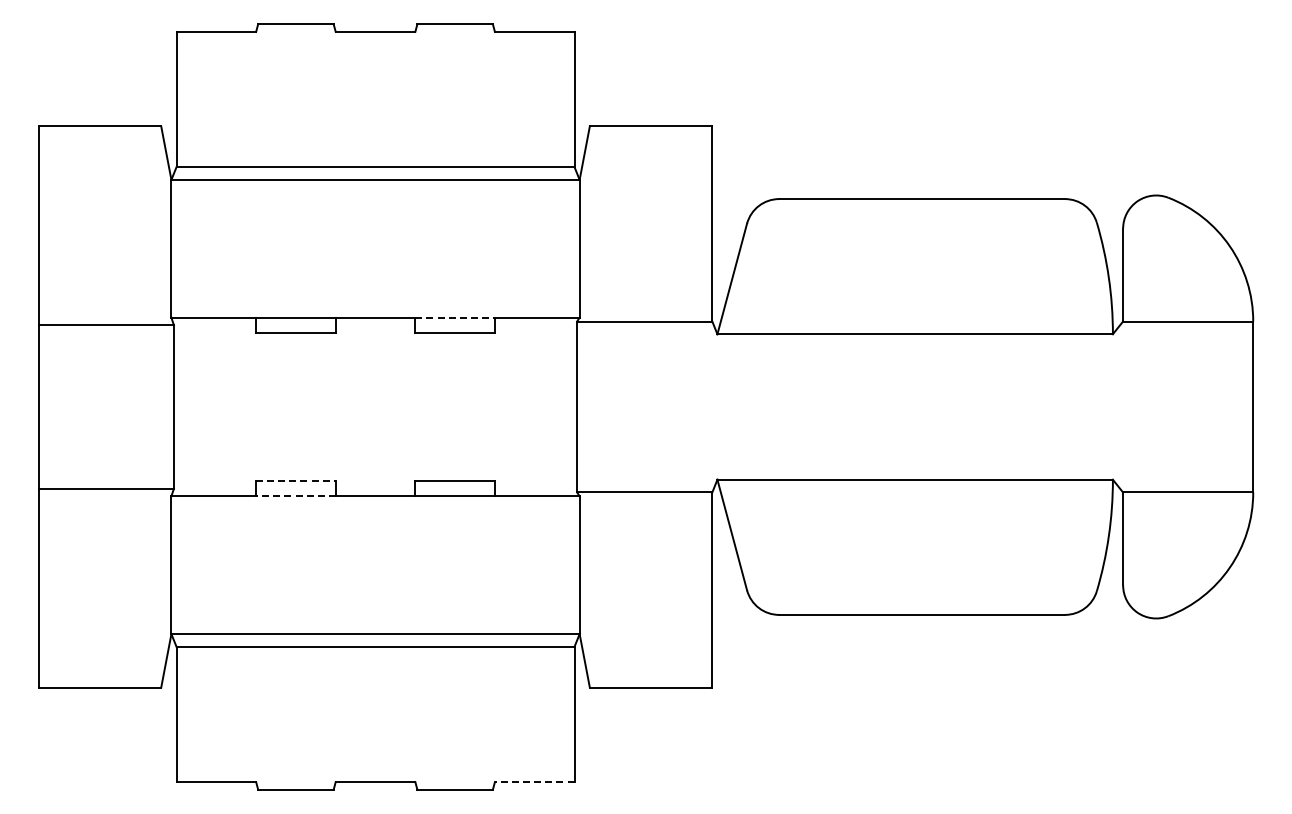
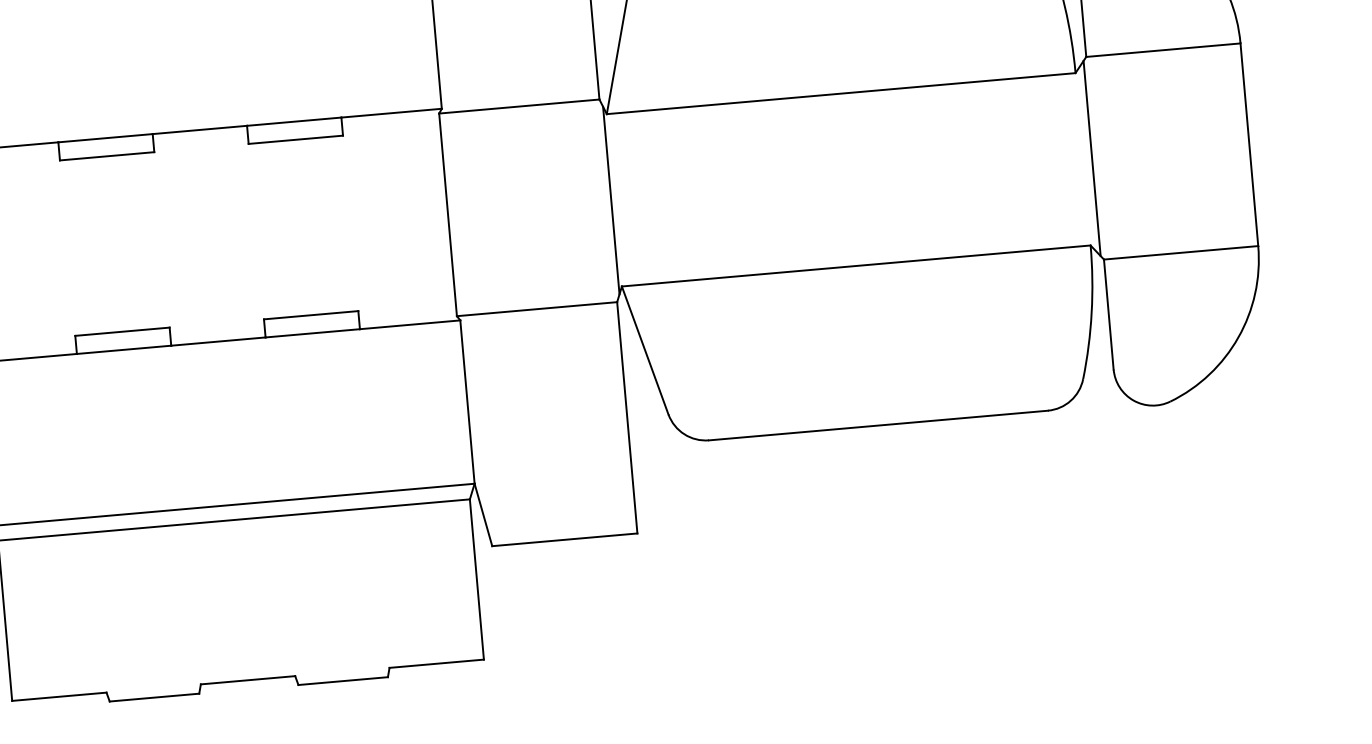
line: (455, 317) -> (294, 121), dashed -> solid
line: (714, 406) -> (610, 200), added
line: (1120, 406) -> (1092, 157), added
line: (295, 481) -> (122, 332), dashed -> solid
line: (295, 496) -> (123, 350), dashed -> solid
line: (534, 782) -> (436, 664), dashed -> solid

